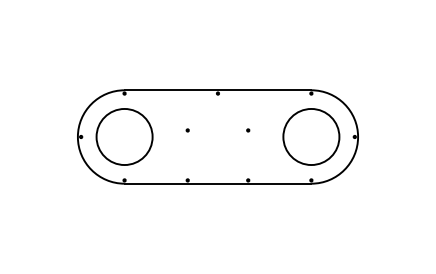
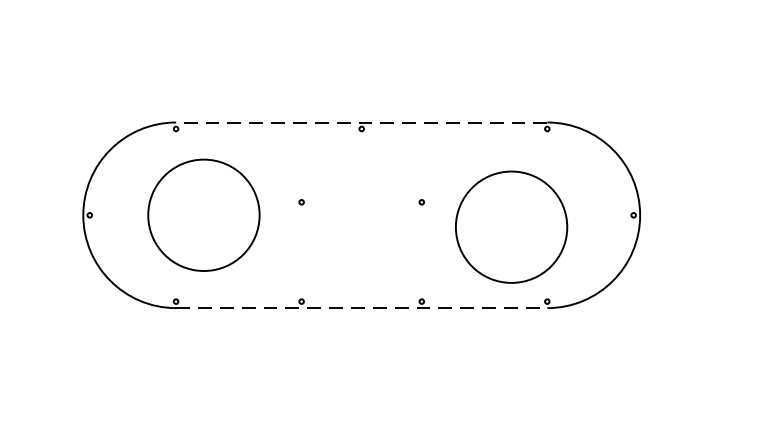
line: (217, 90) -> (360, 122), solid -> dashed
circle: (124, 136) -> (203, 214), moved
circle: (311, 136) -> (511, 226), moved
line: (218, 183) -> (362, 307), solid -> dashed

